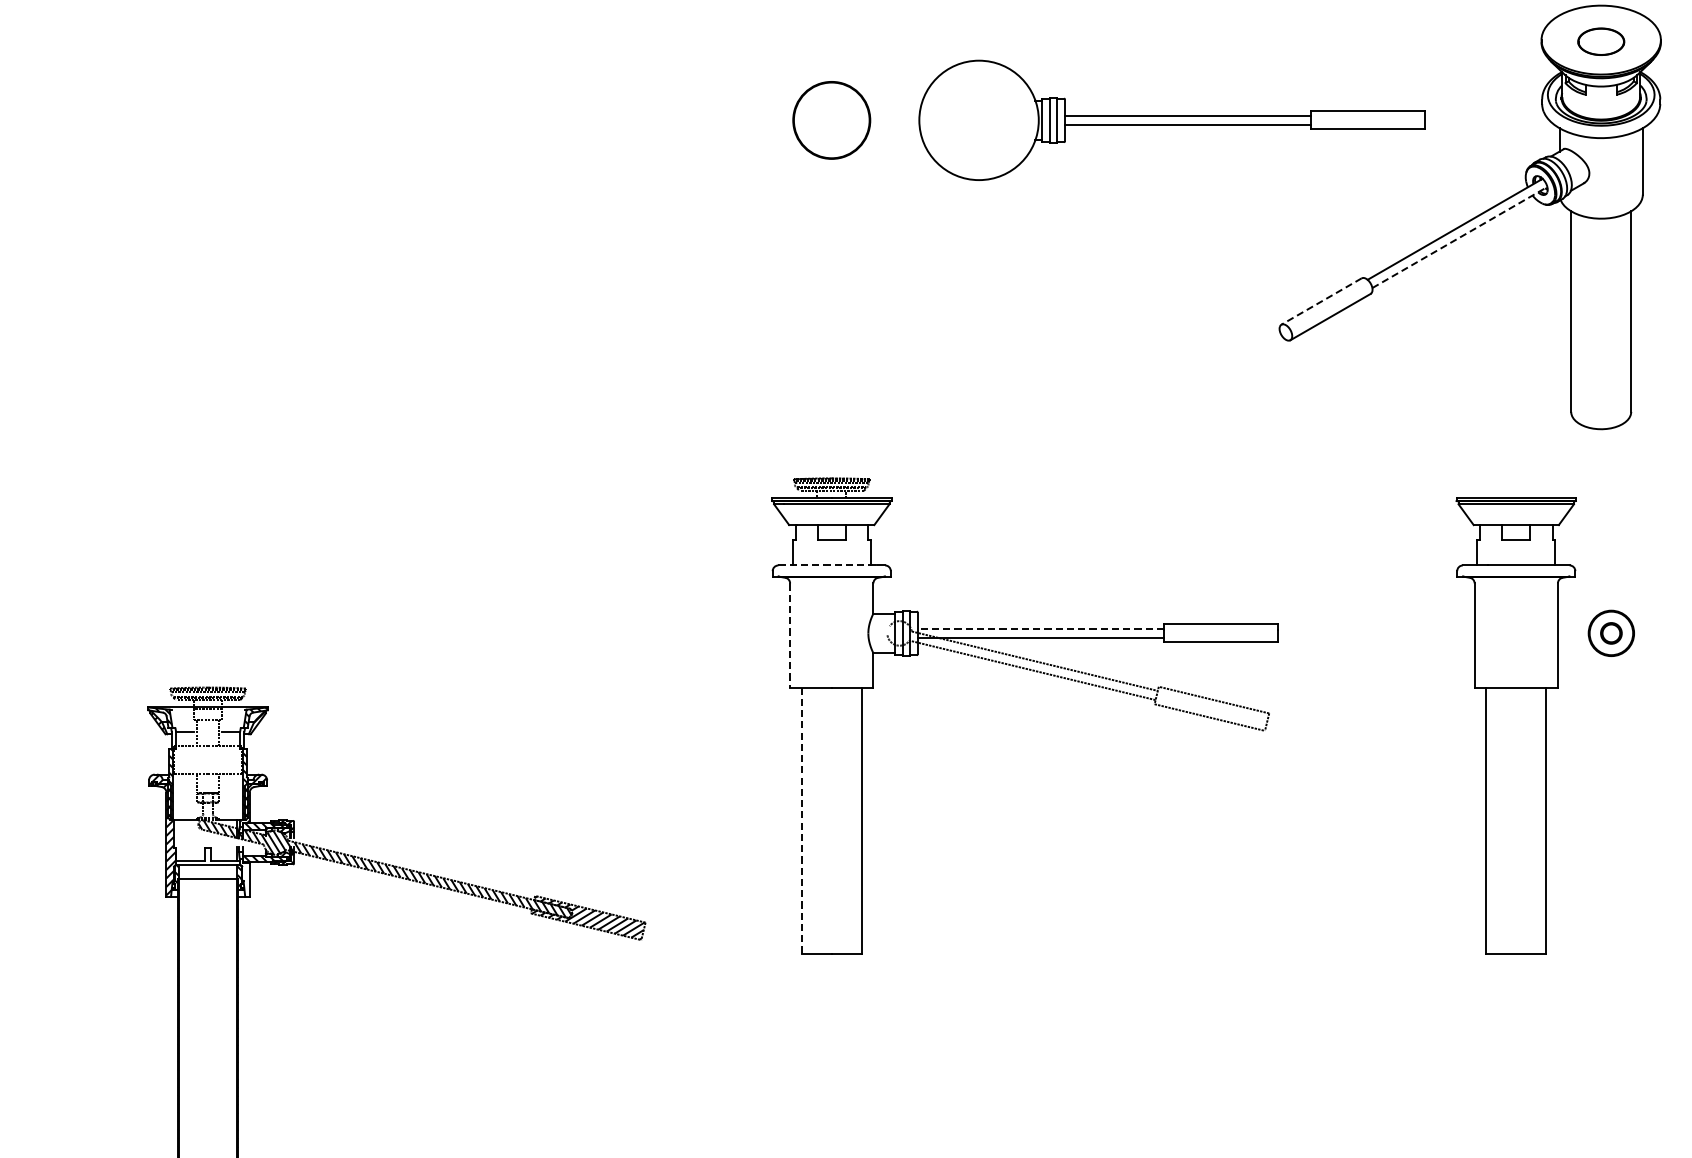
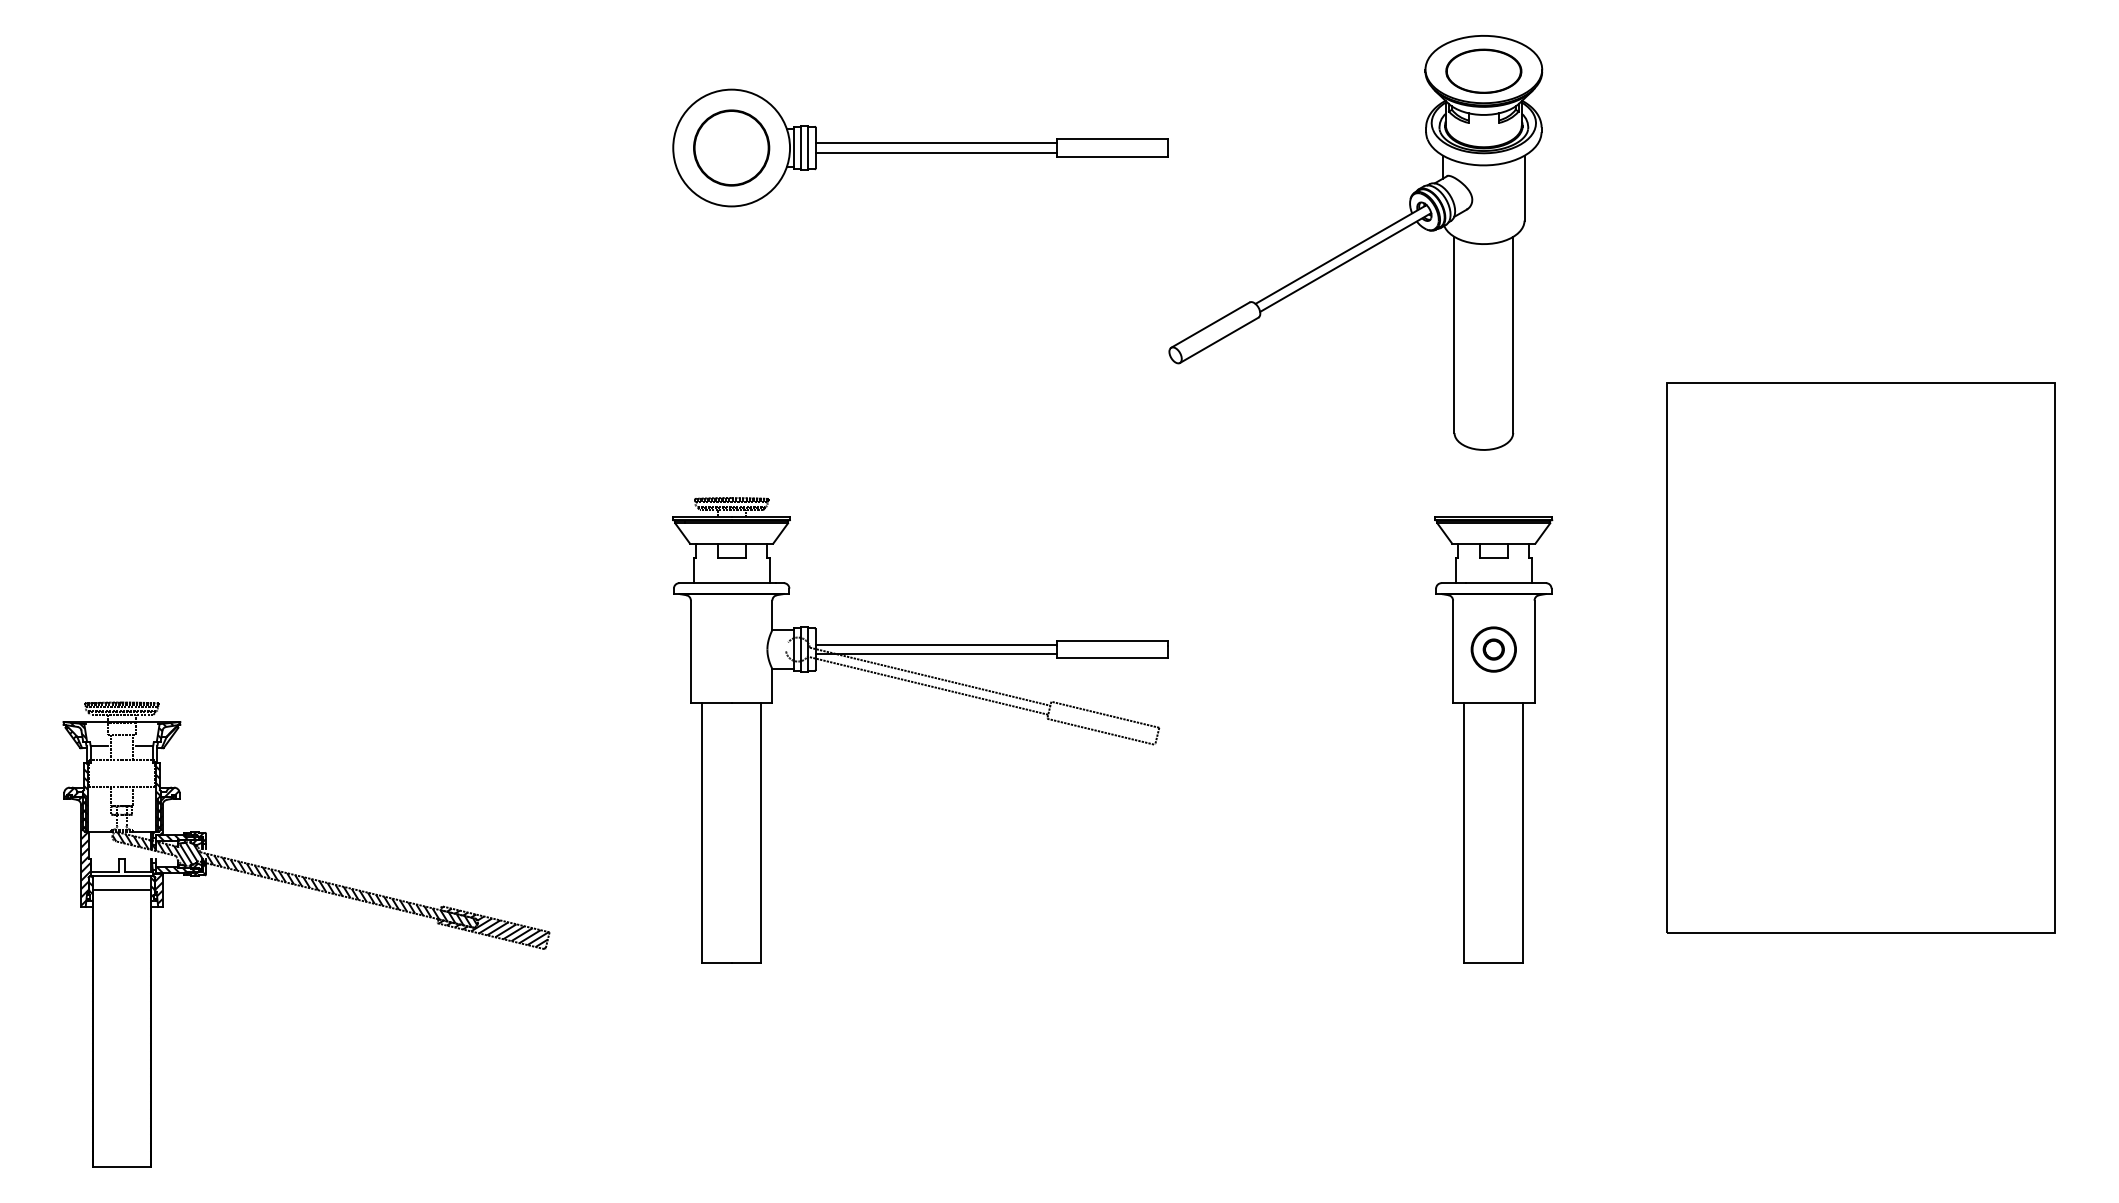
part: (1600, 41) -> (1483, 70), size x1.67
part: (1172, 119) -> (920, 147), moved
line: (1459, 237) -> (1345, 262), dashed -> solid
line: (1321, 301) -> (1210, 325), dashed -> solid
line: (828, 565) -> (728, 583), dashed -> solid
line: (1040, 628) -> (935, 644), dashed -> solid
line: (789, 635) -> (690, 651), dashed -> solid
part: (1515, 725) -> (1493, 739), moved
line: (801, 821) -> (702, 833), dashed -> solid
hatch: (244, 876) -> (157, 887), added

